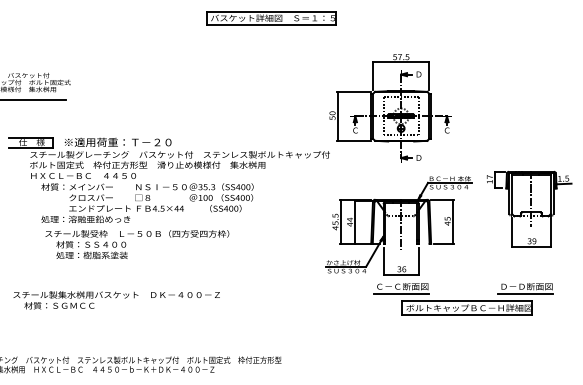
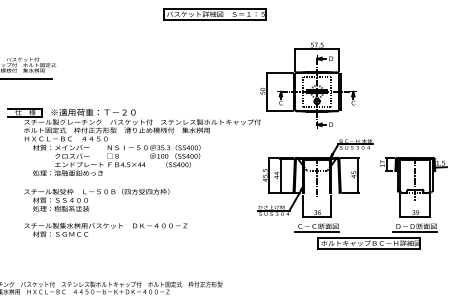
part: (529, 209) -> (413, 187), moved
text: (137, 244) -> (97, 200), moved
text: (116, 300) -> (105, 230), moved

